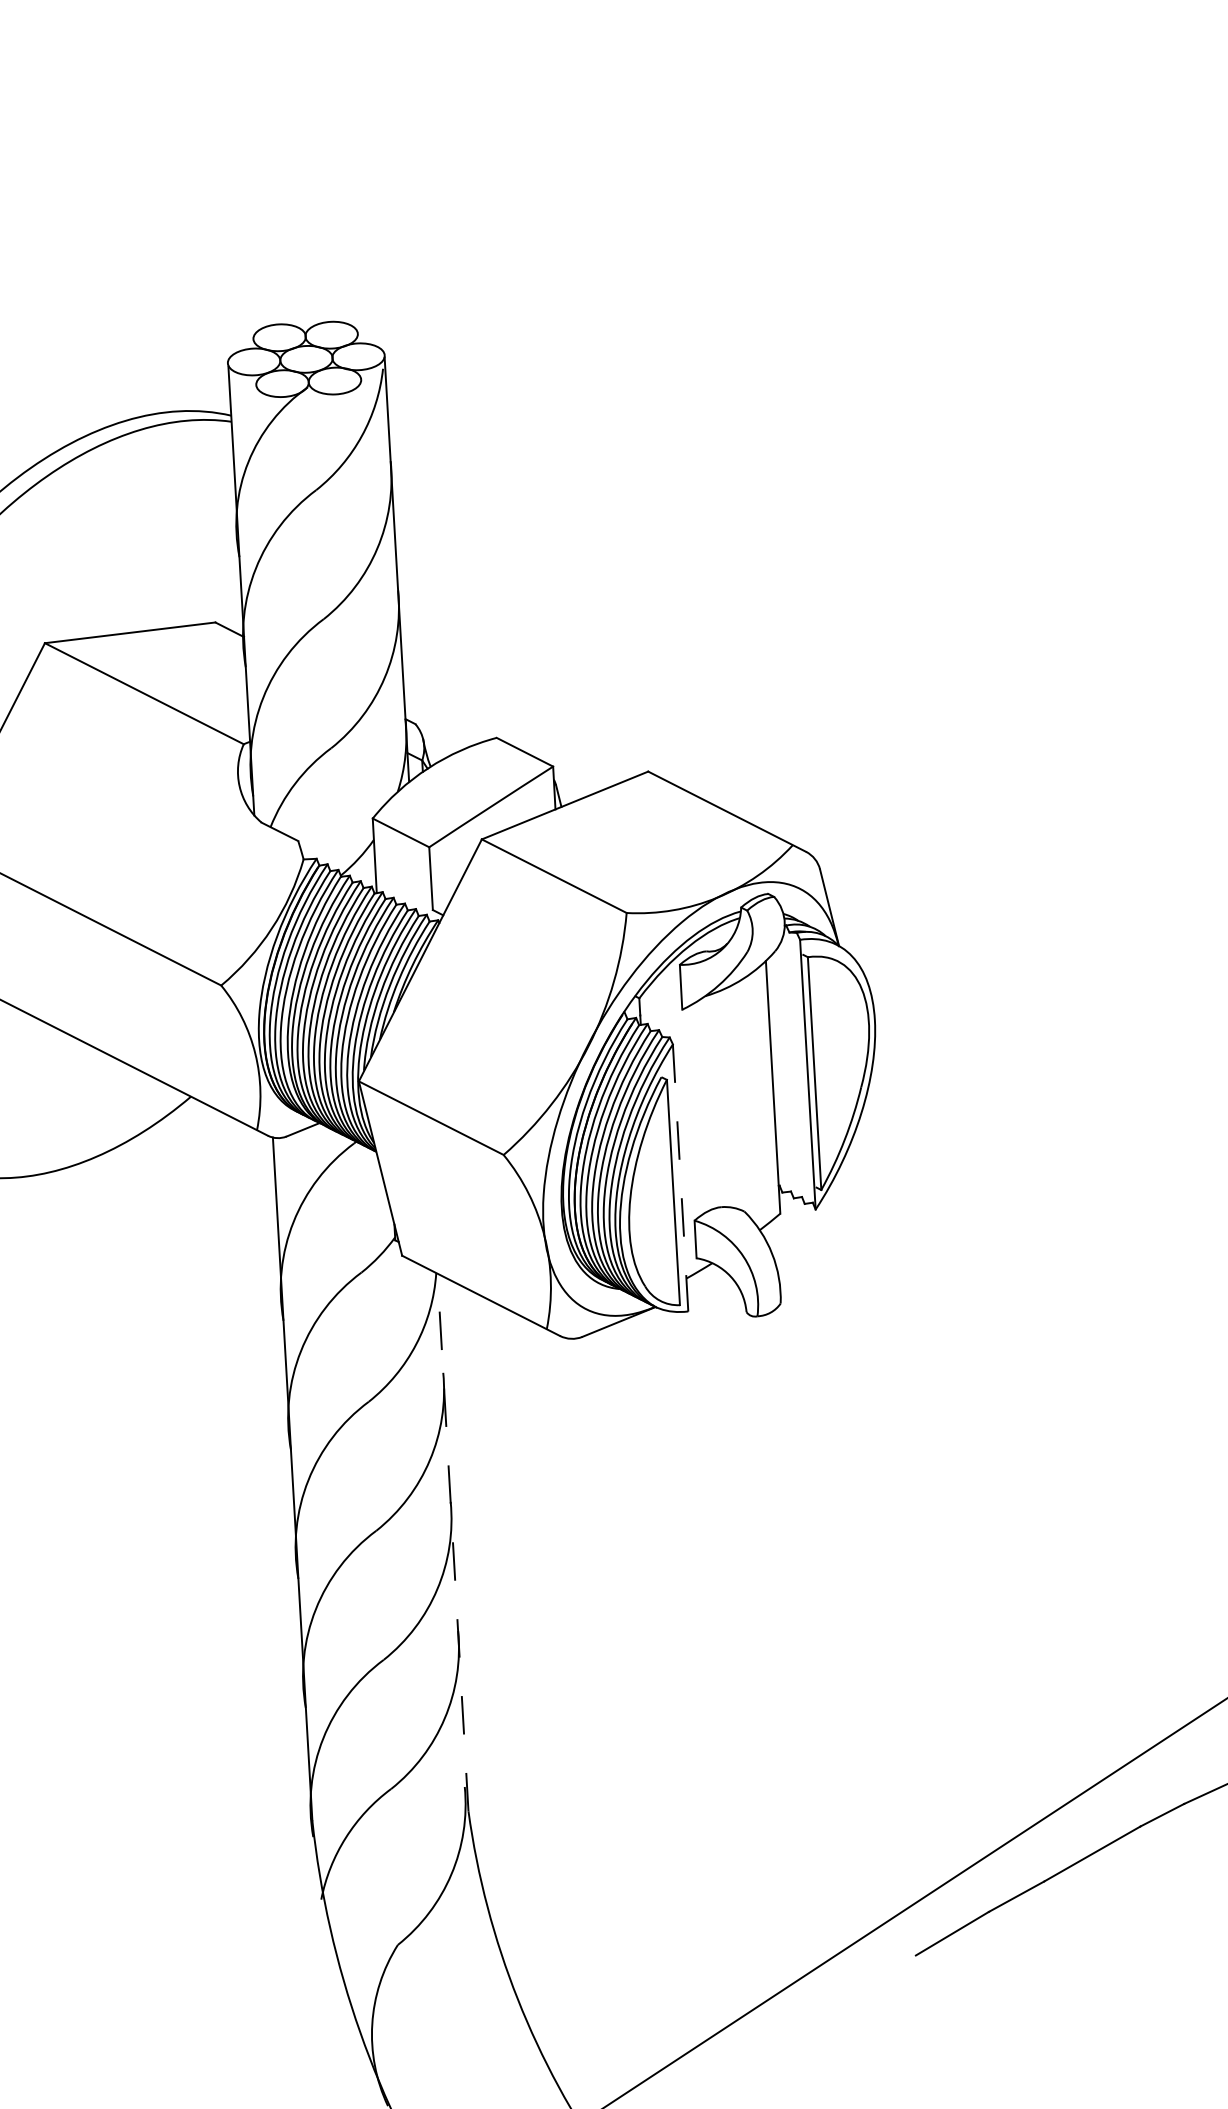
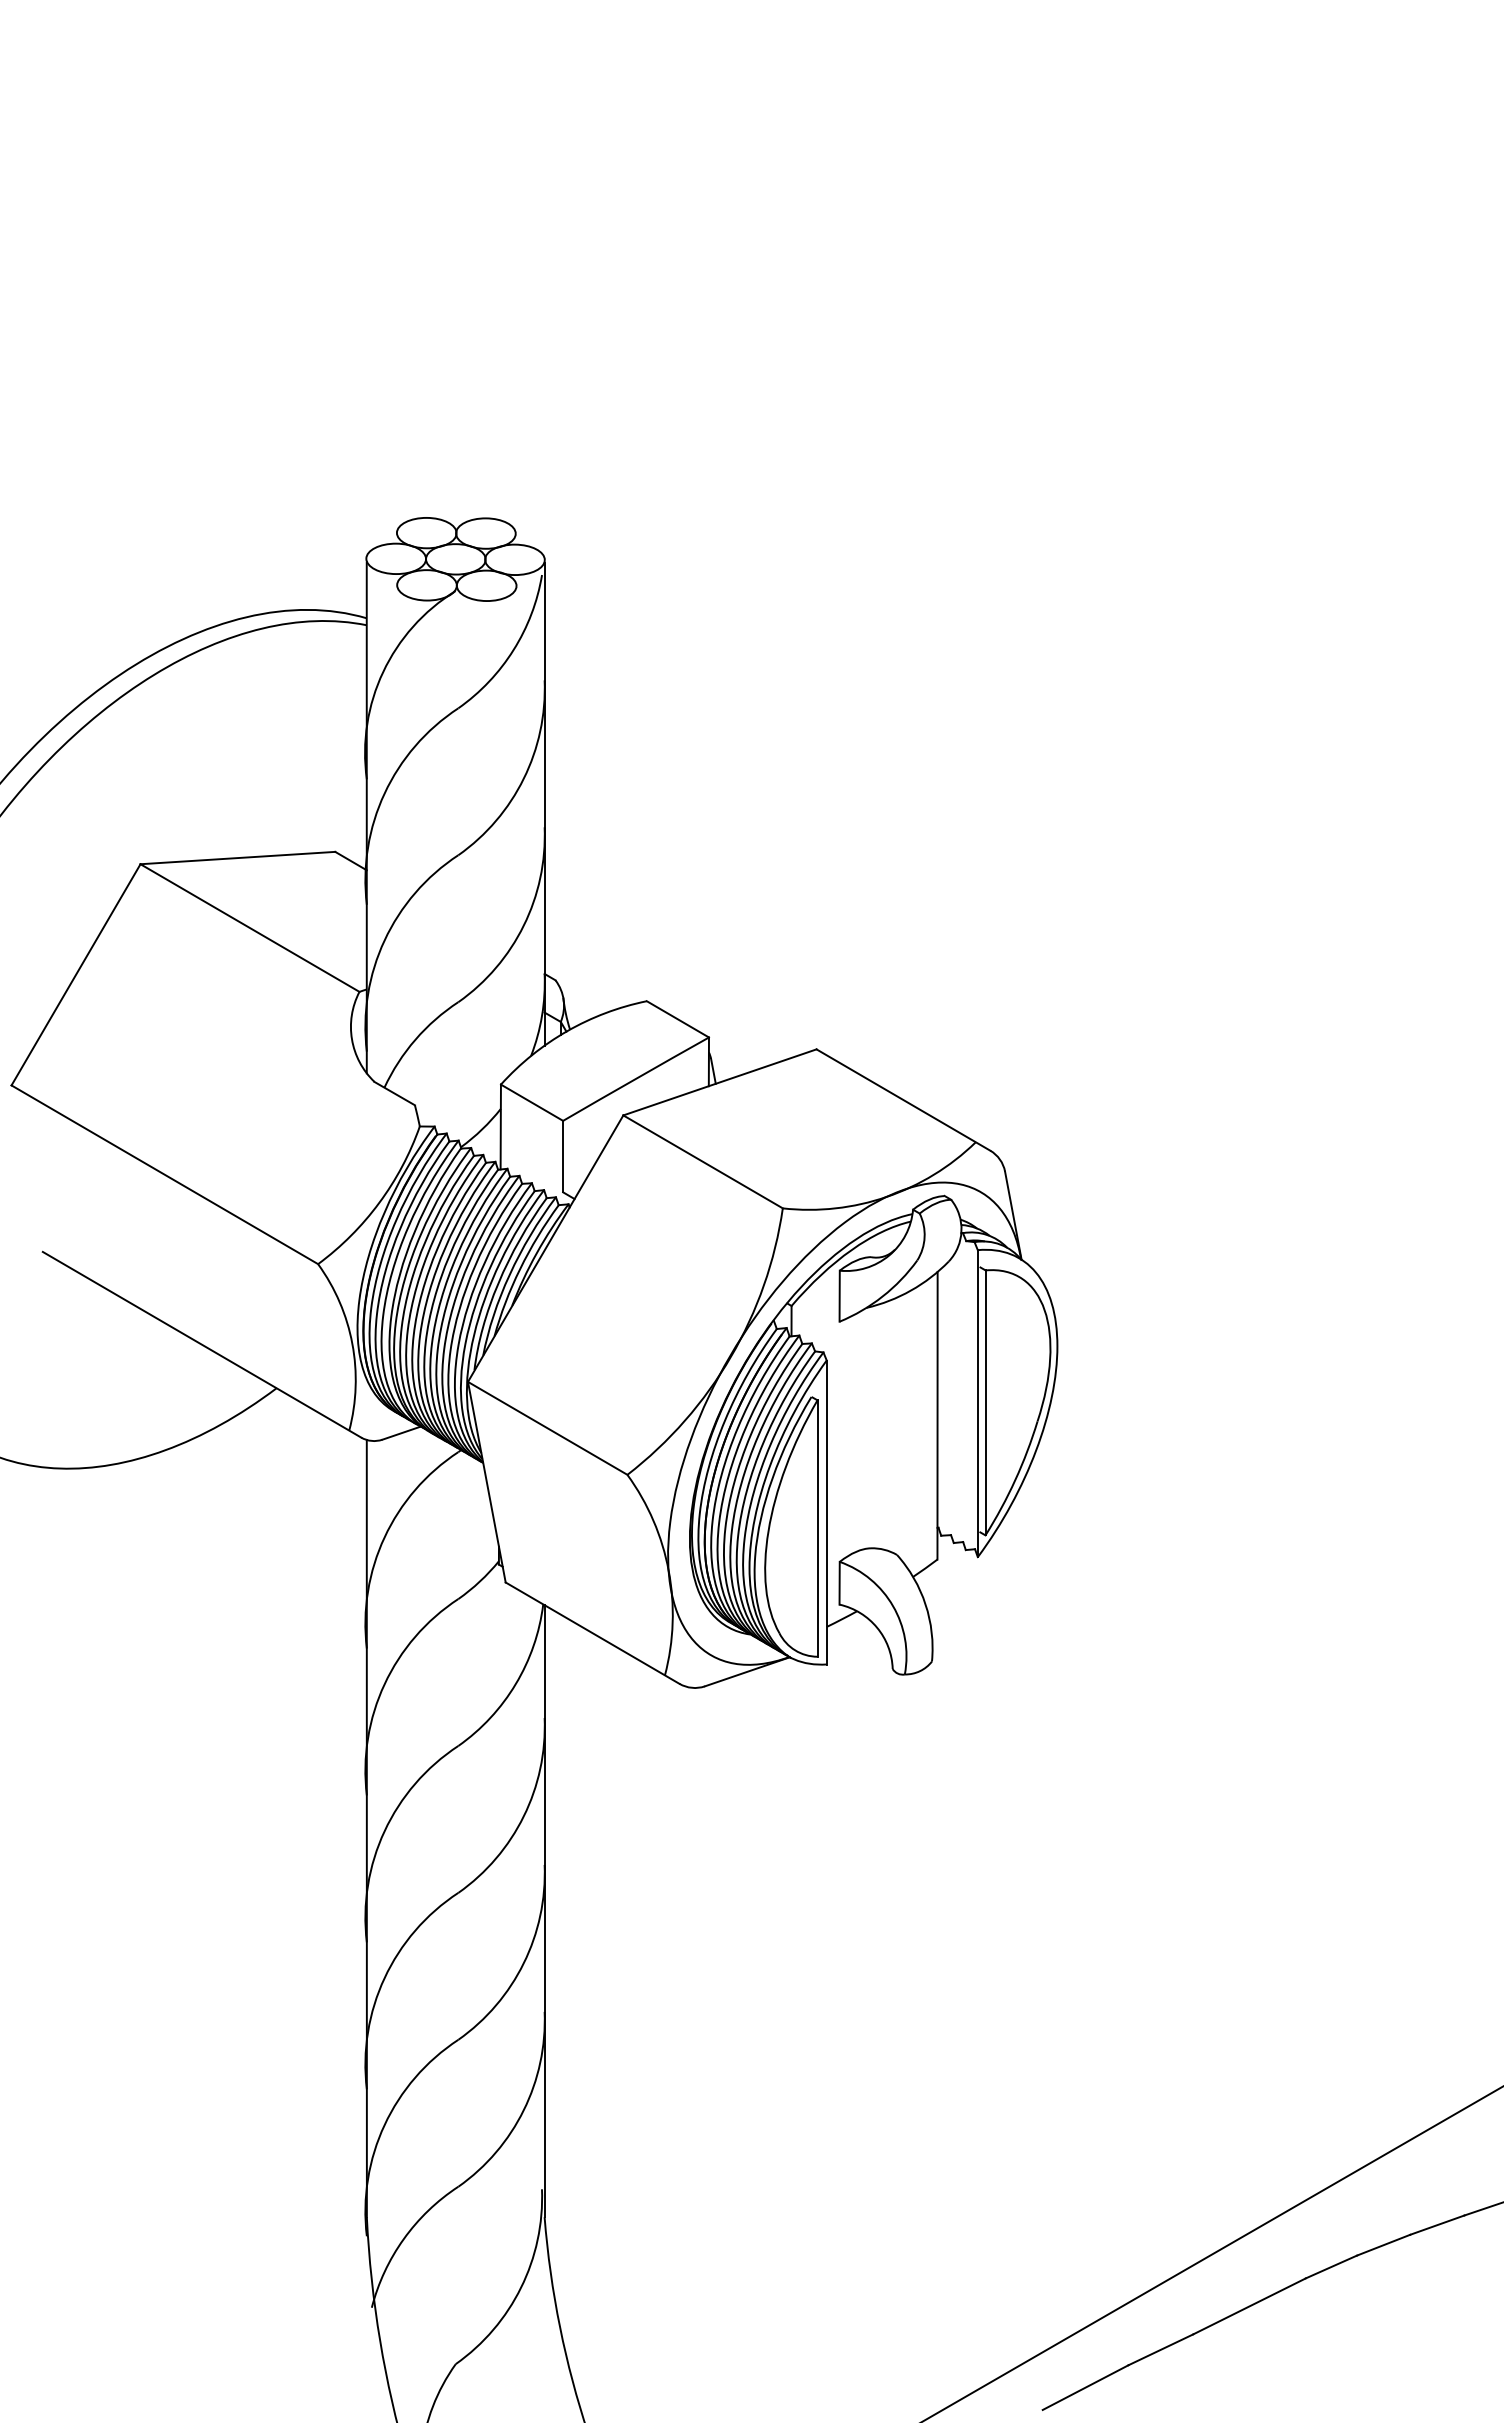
line: (680, 1178) -> (826, 1513), dashed -> solid
line: (452, 1541) -> (544, 1910), dashed -> solid

